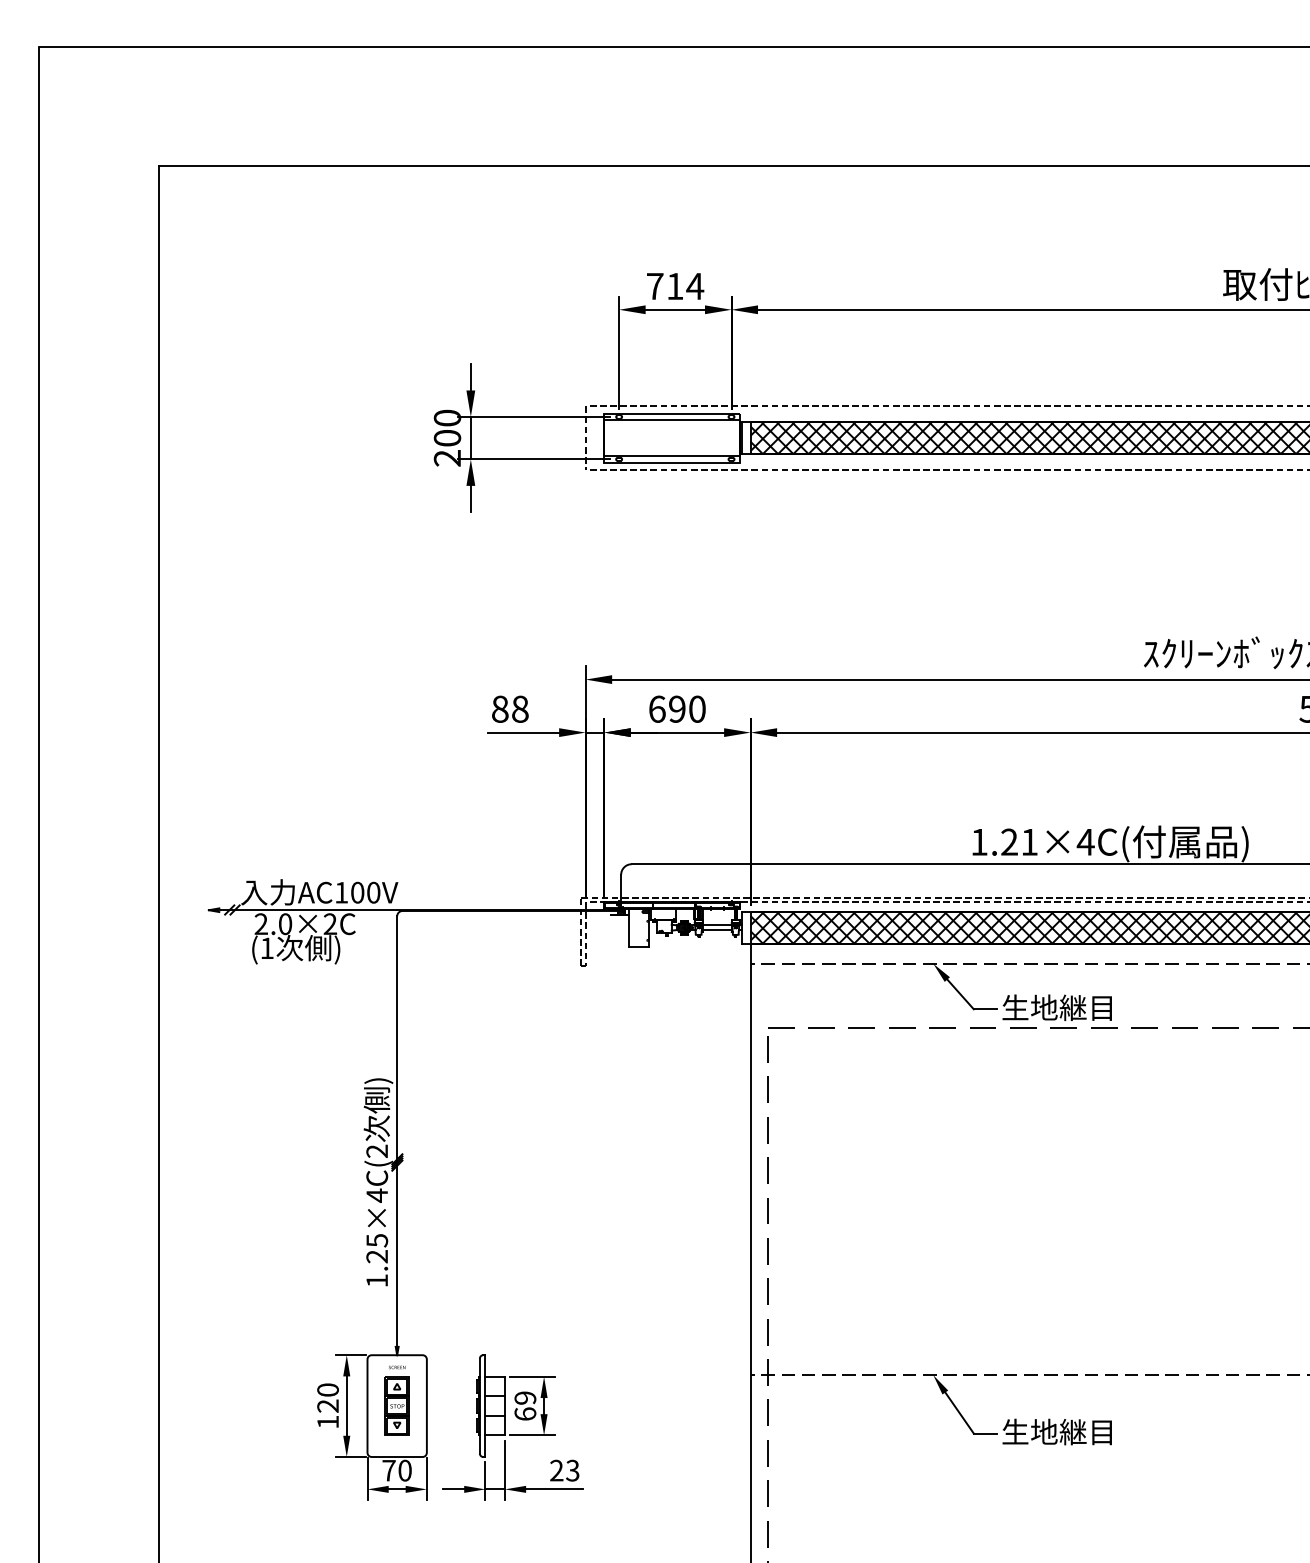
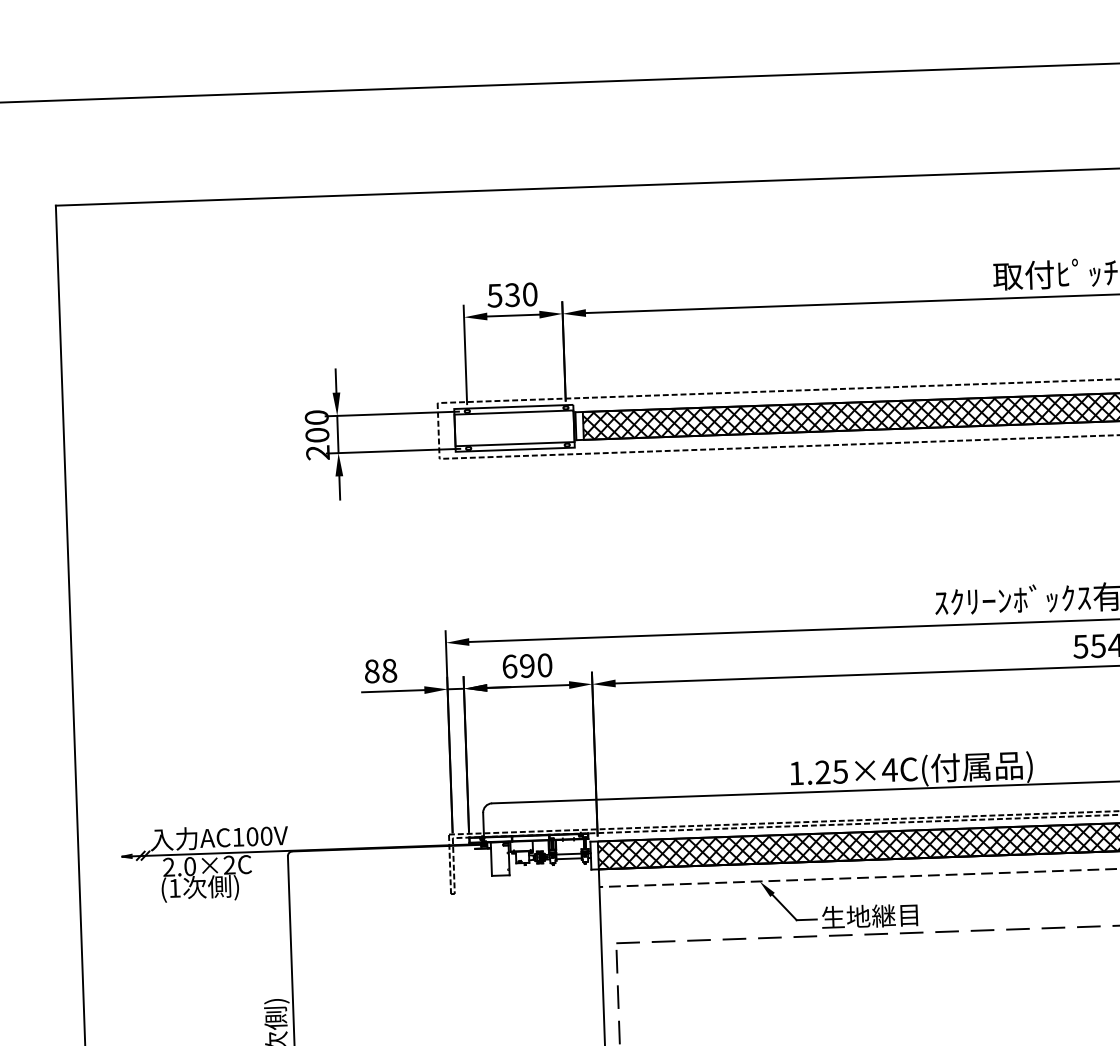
text: (675, 286) -> (512, 295), 714 -> 530
text: (1029, 842) -> (840, 772), 1.21×4C( -> 1.25×4C(

